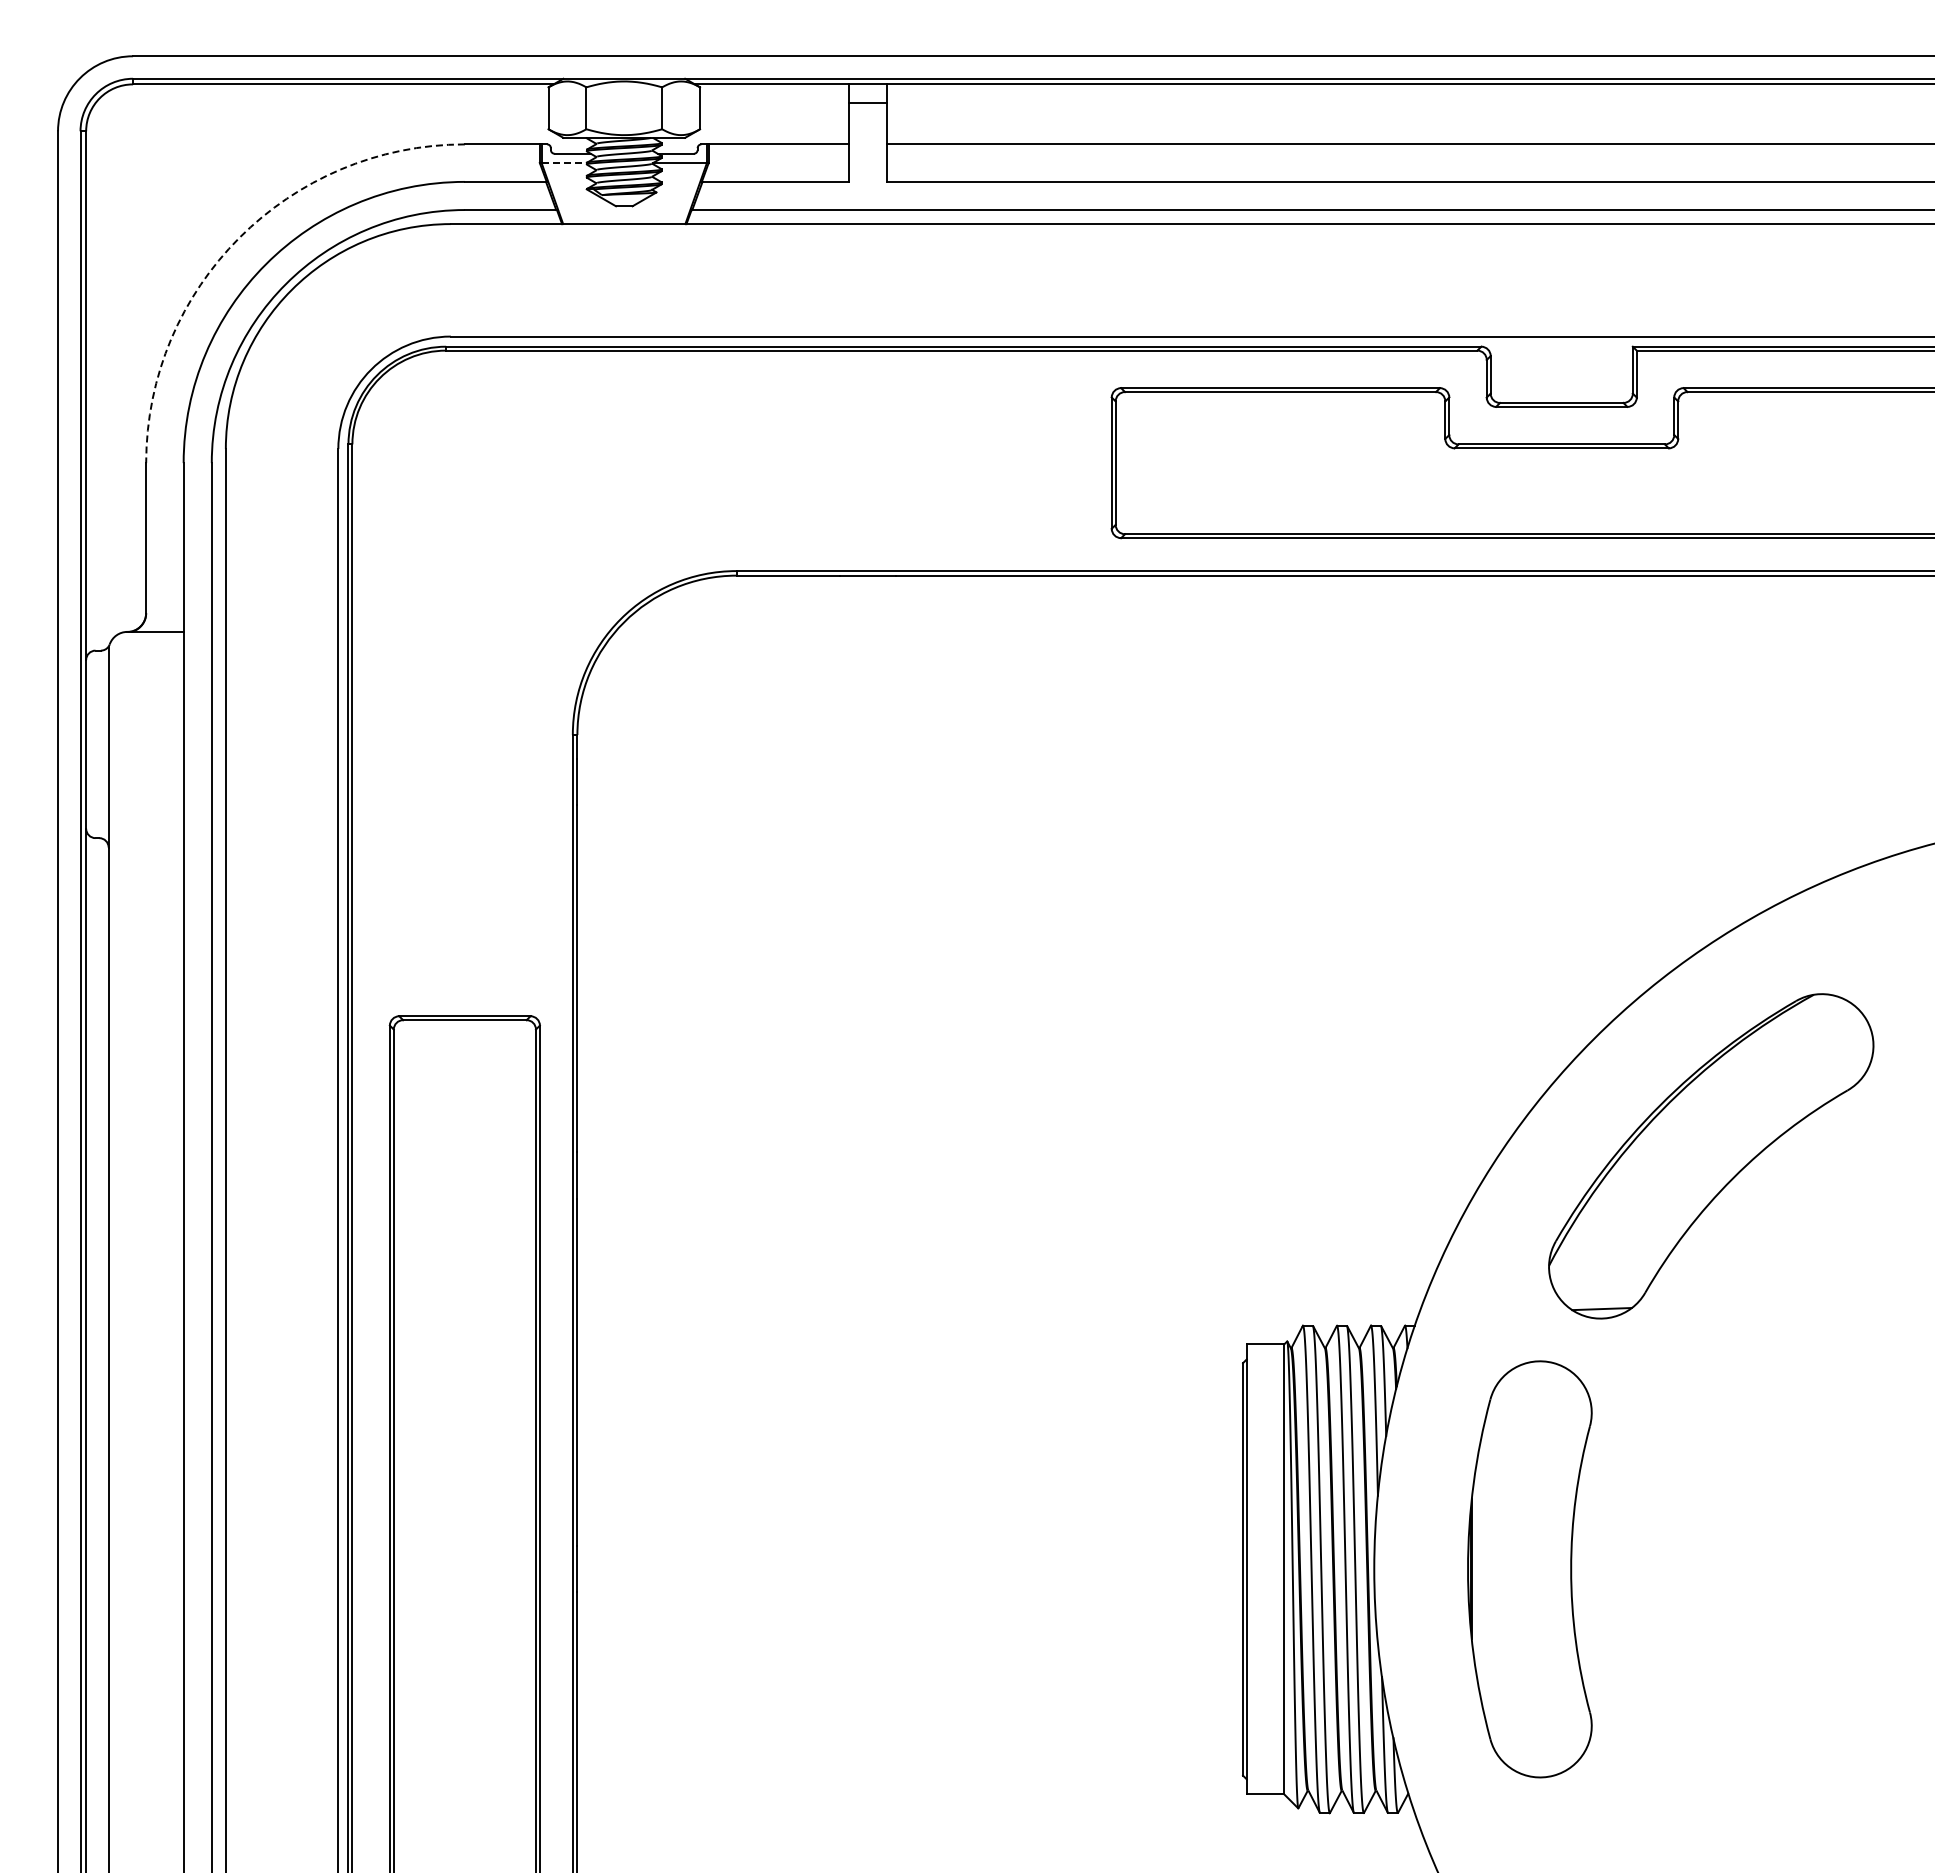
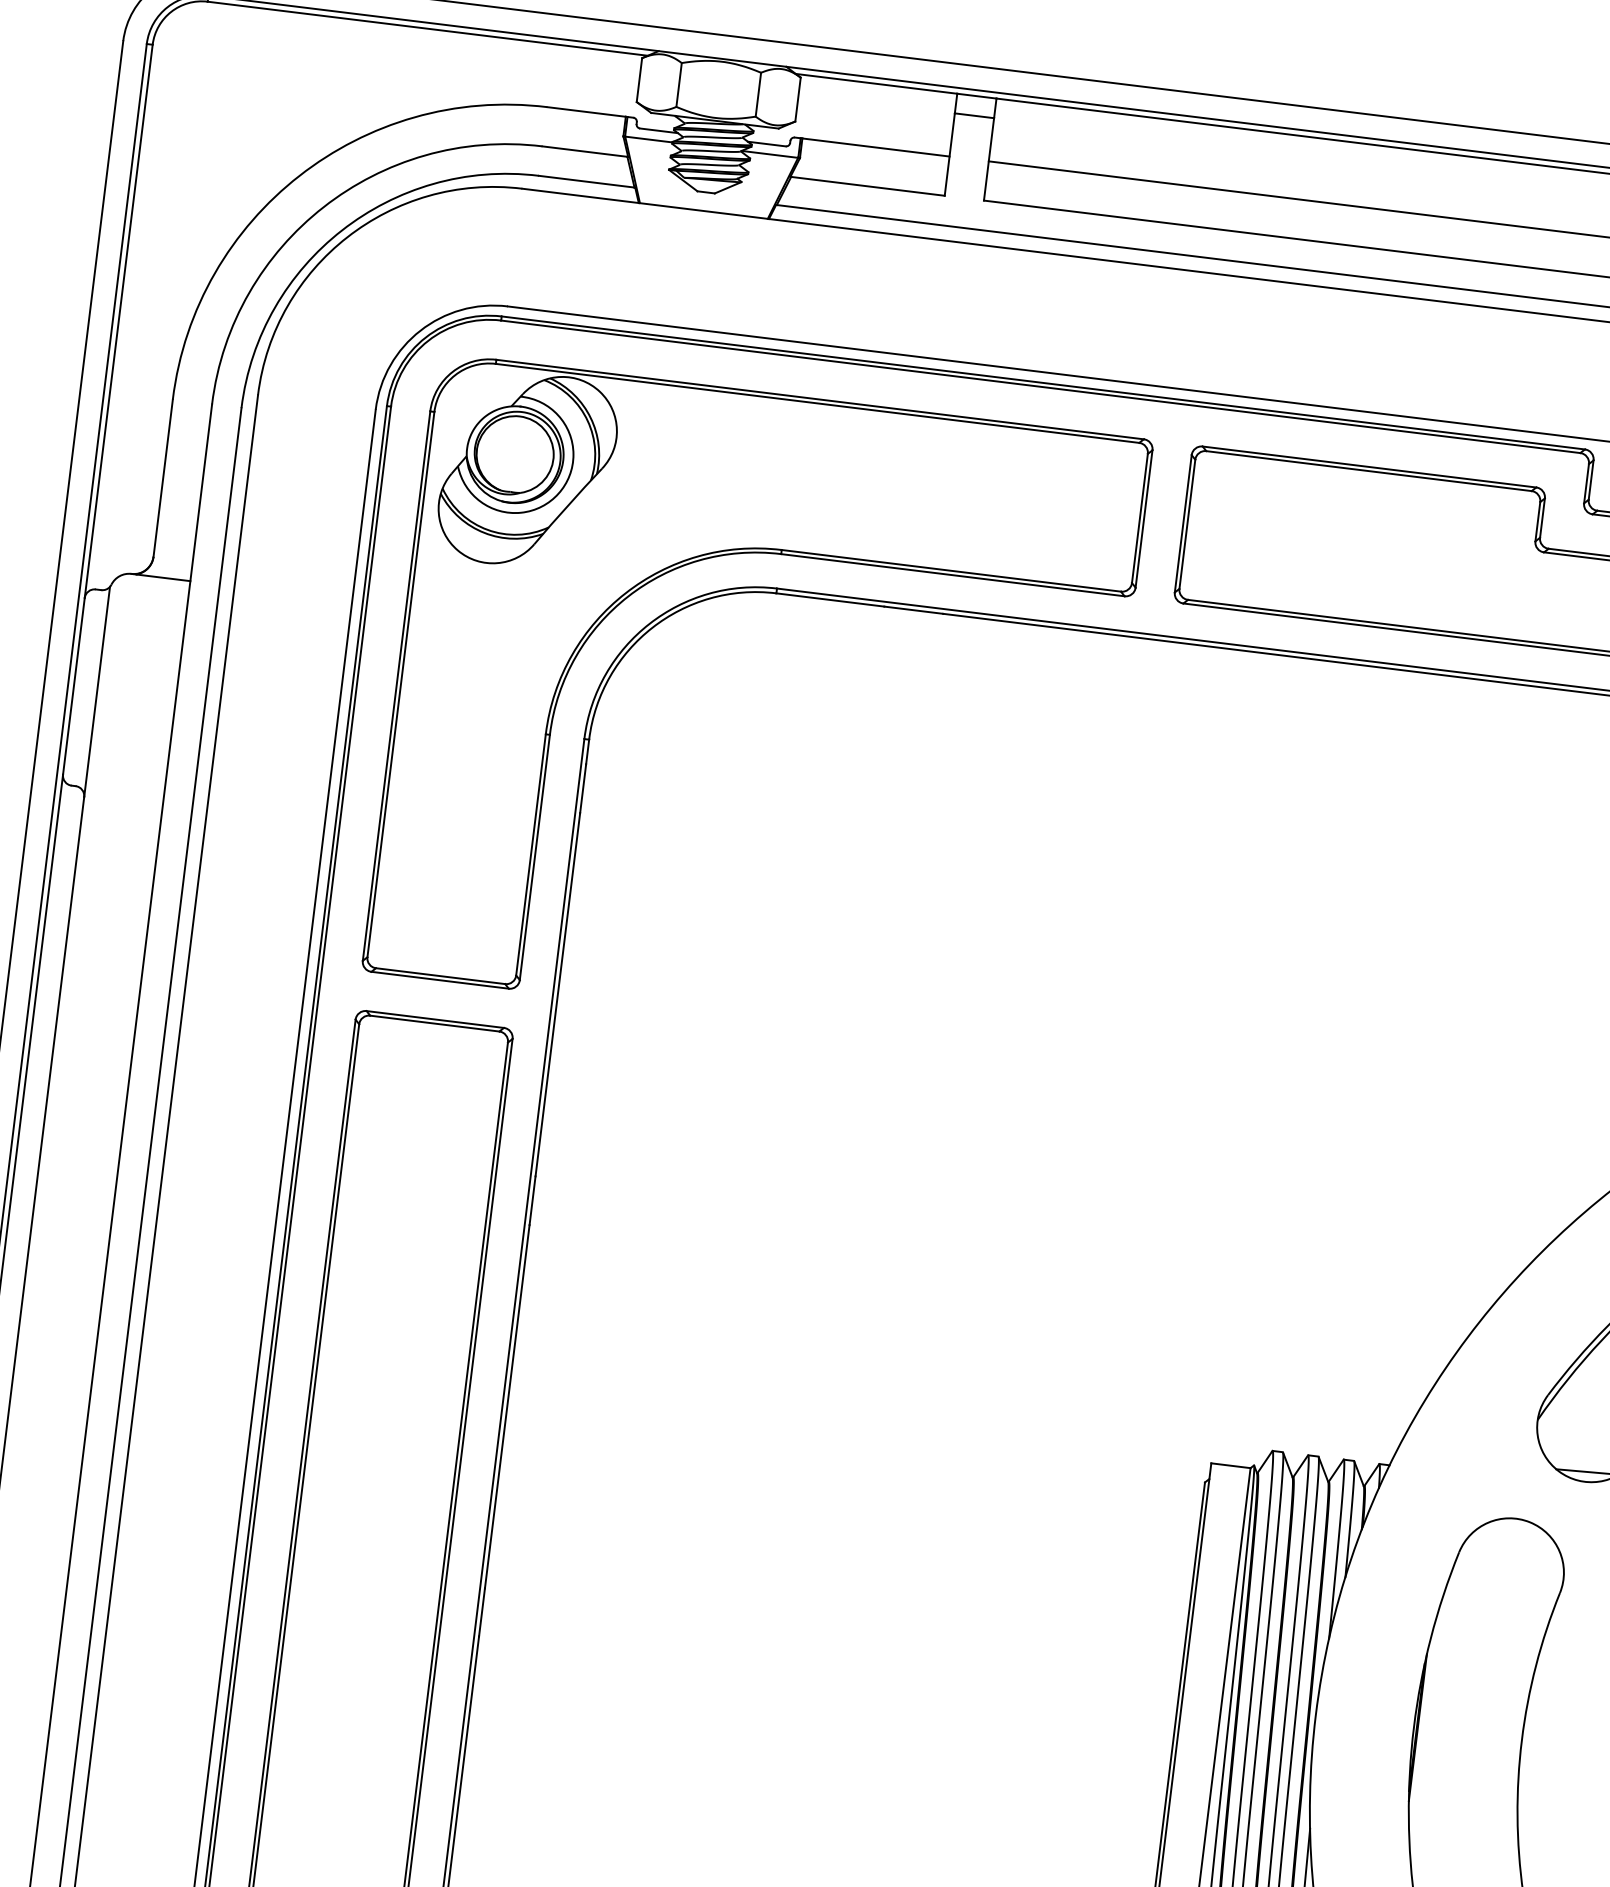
line: (564, 163) -> (649, 139), dashed -> solid
arc: (239, 237) -> (299, 175), dashed -> solid
part: (716, 540) -> (759, 553), added

